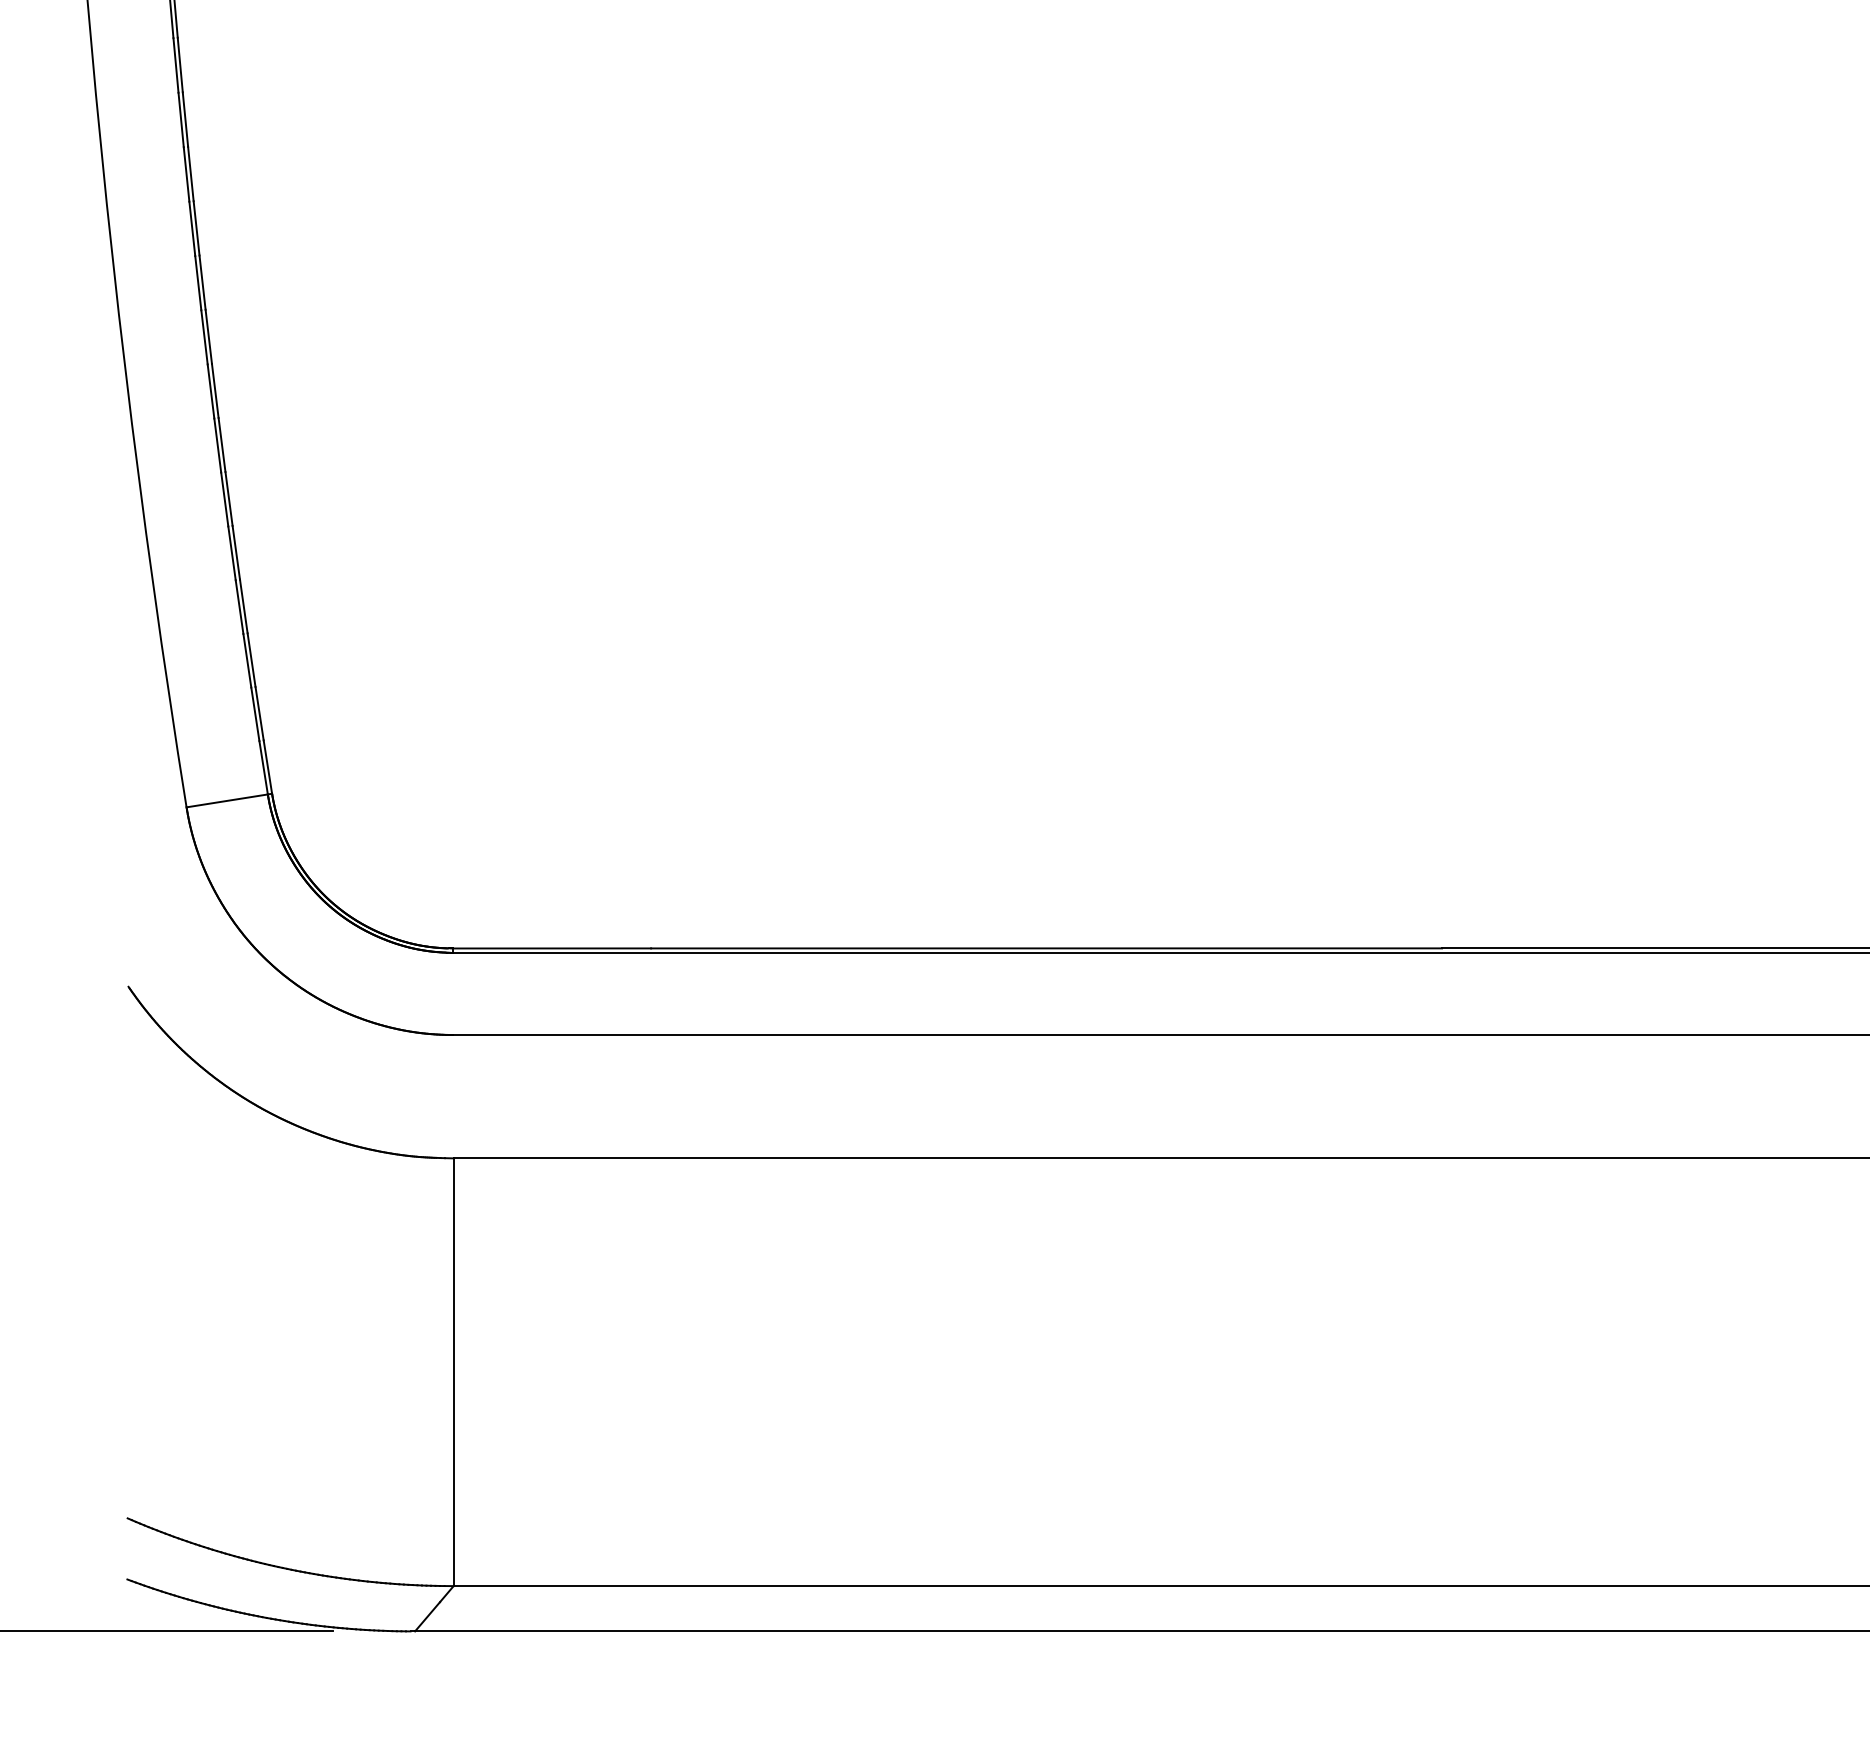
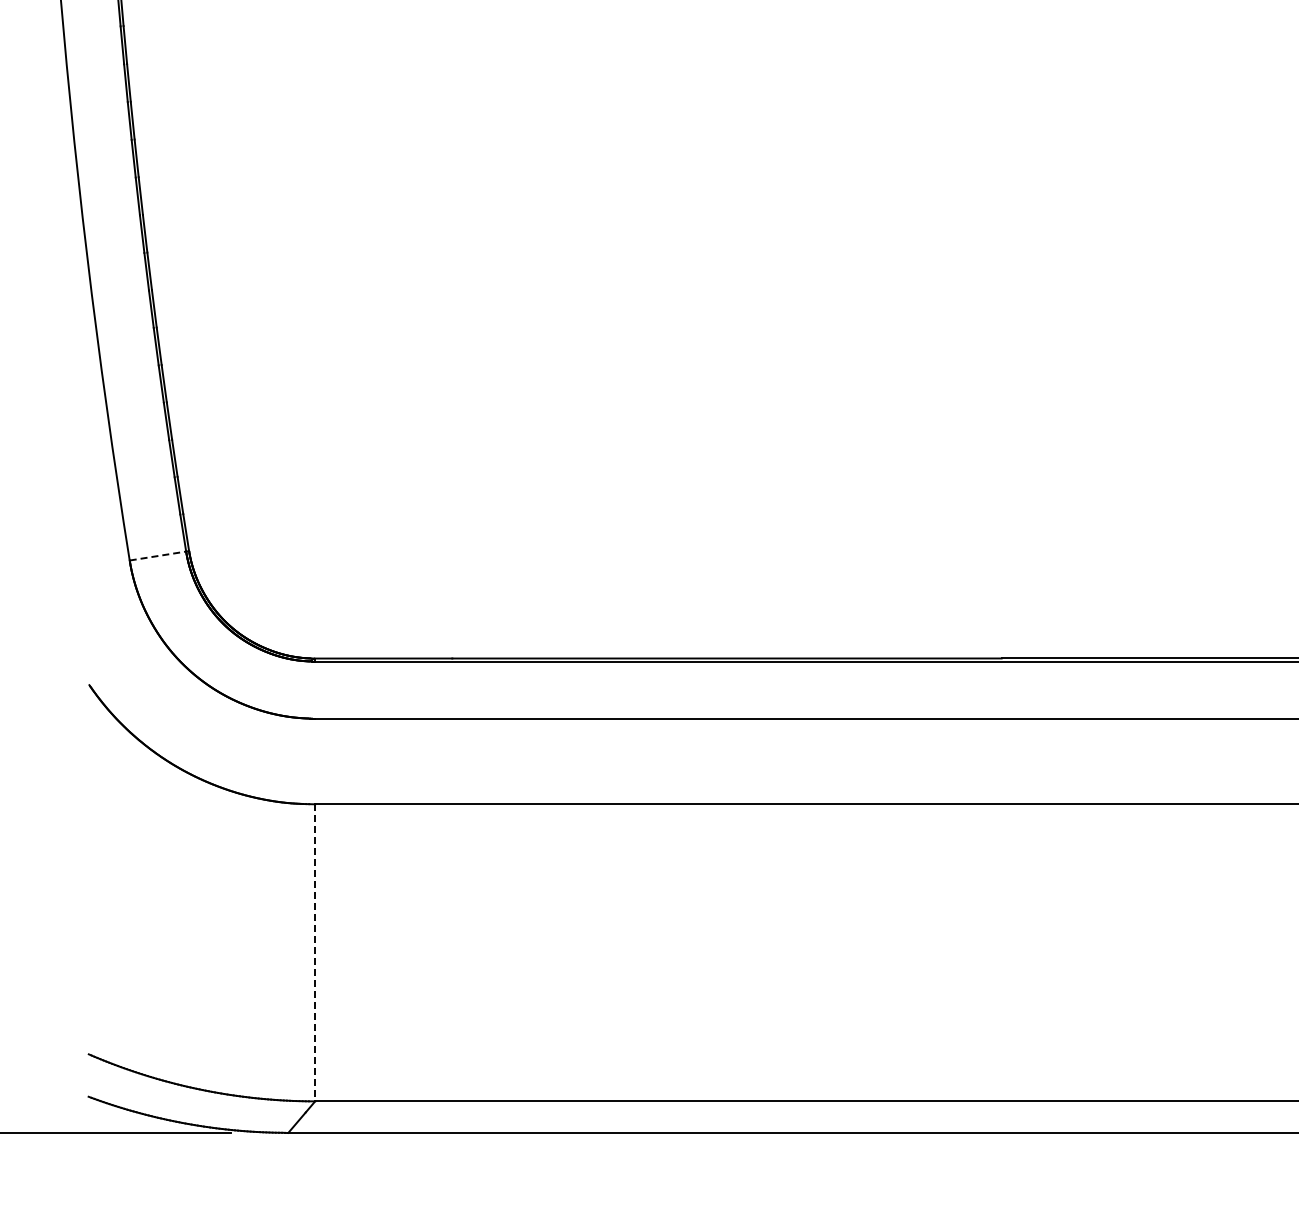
line: (226, 801) -> (157, 556), solid -> dashed
line: (454, 1371) -> (315, 952), solid -> dashed

